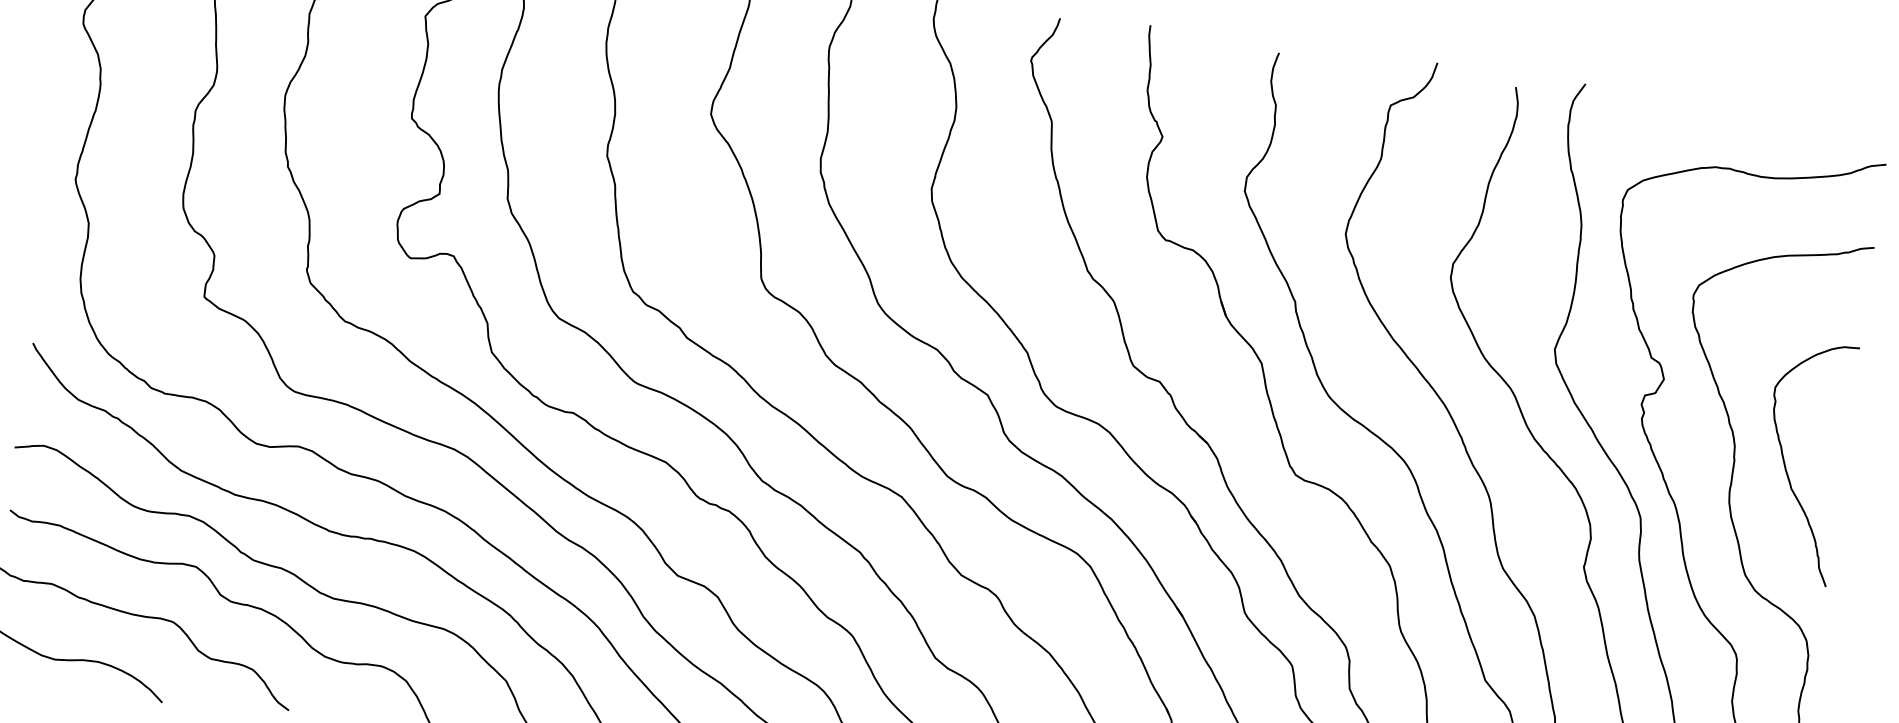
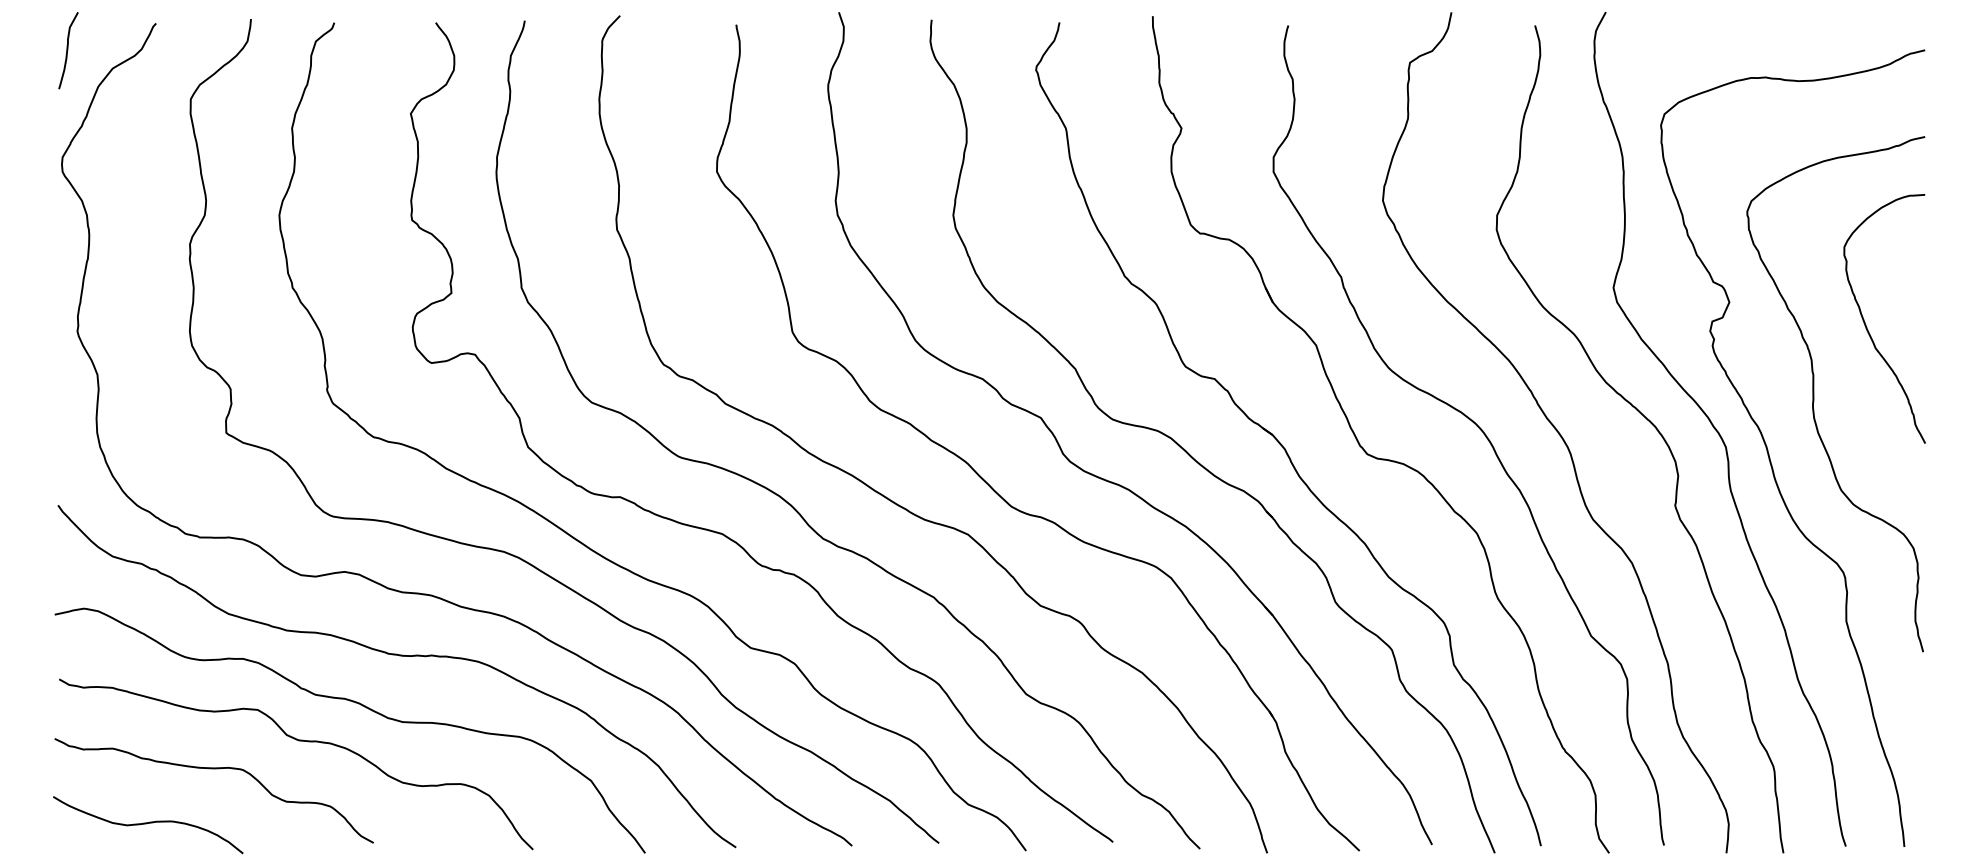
curve: (1785, 464) -> (1866, 324), moved

